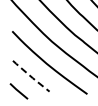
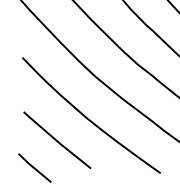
line: (30, 76) -> (55, 140), dashed -> solid

